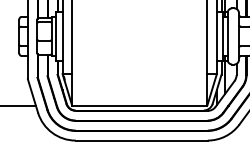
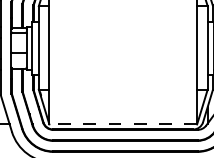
line: (139, 105) -> (123, 123), solid -> dashed

